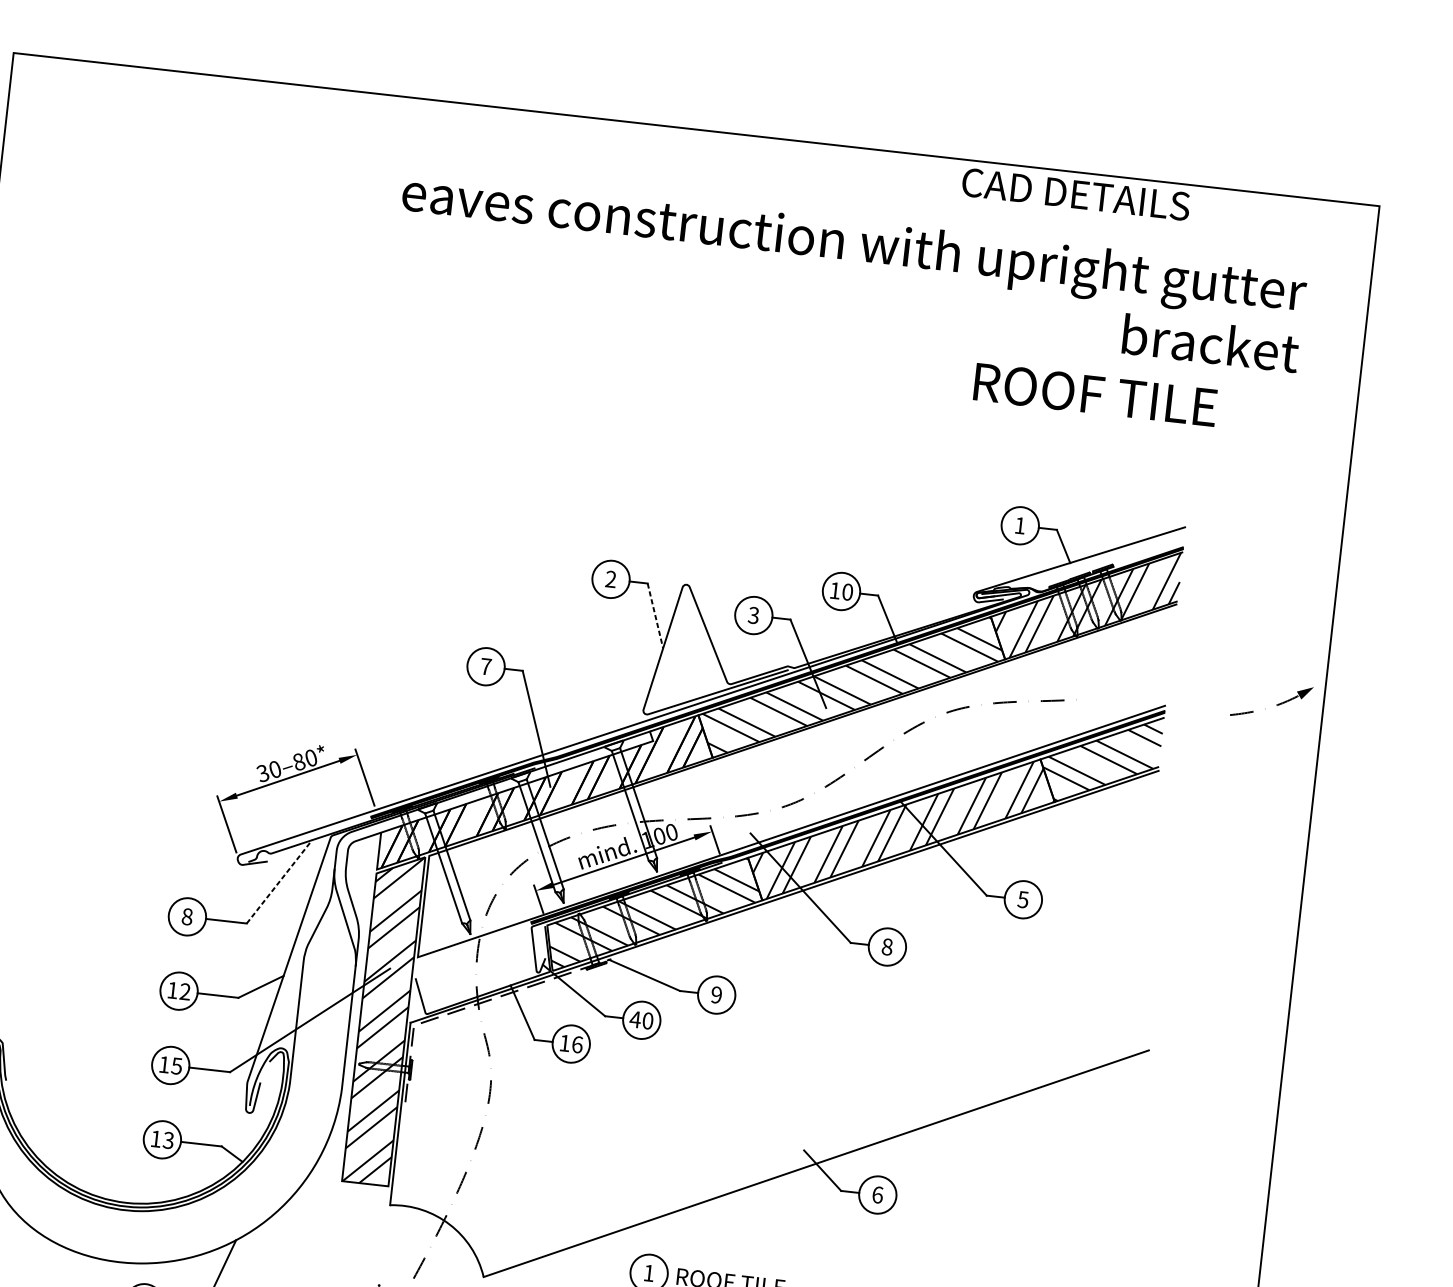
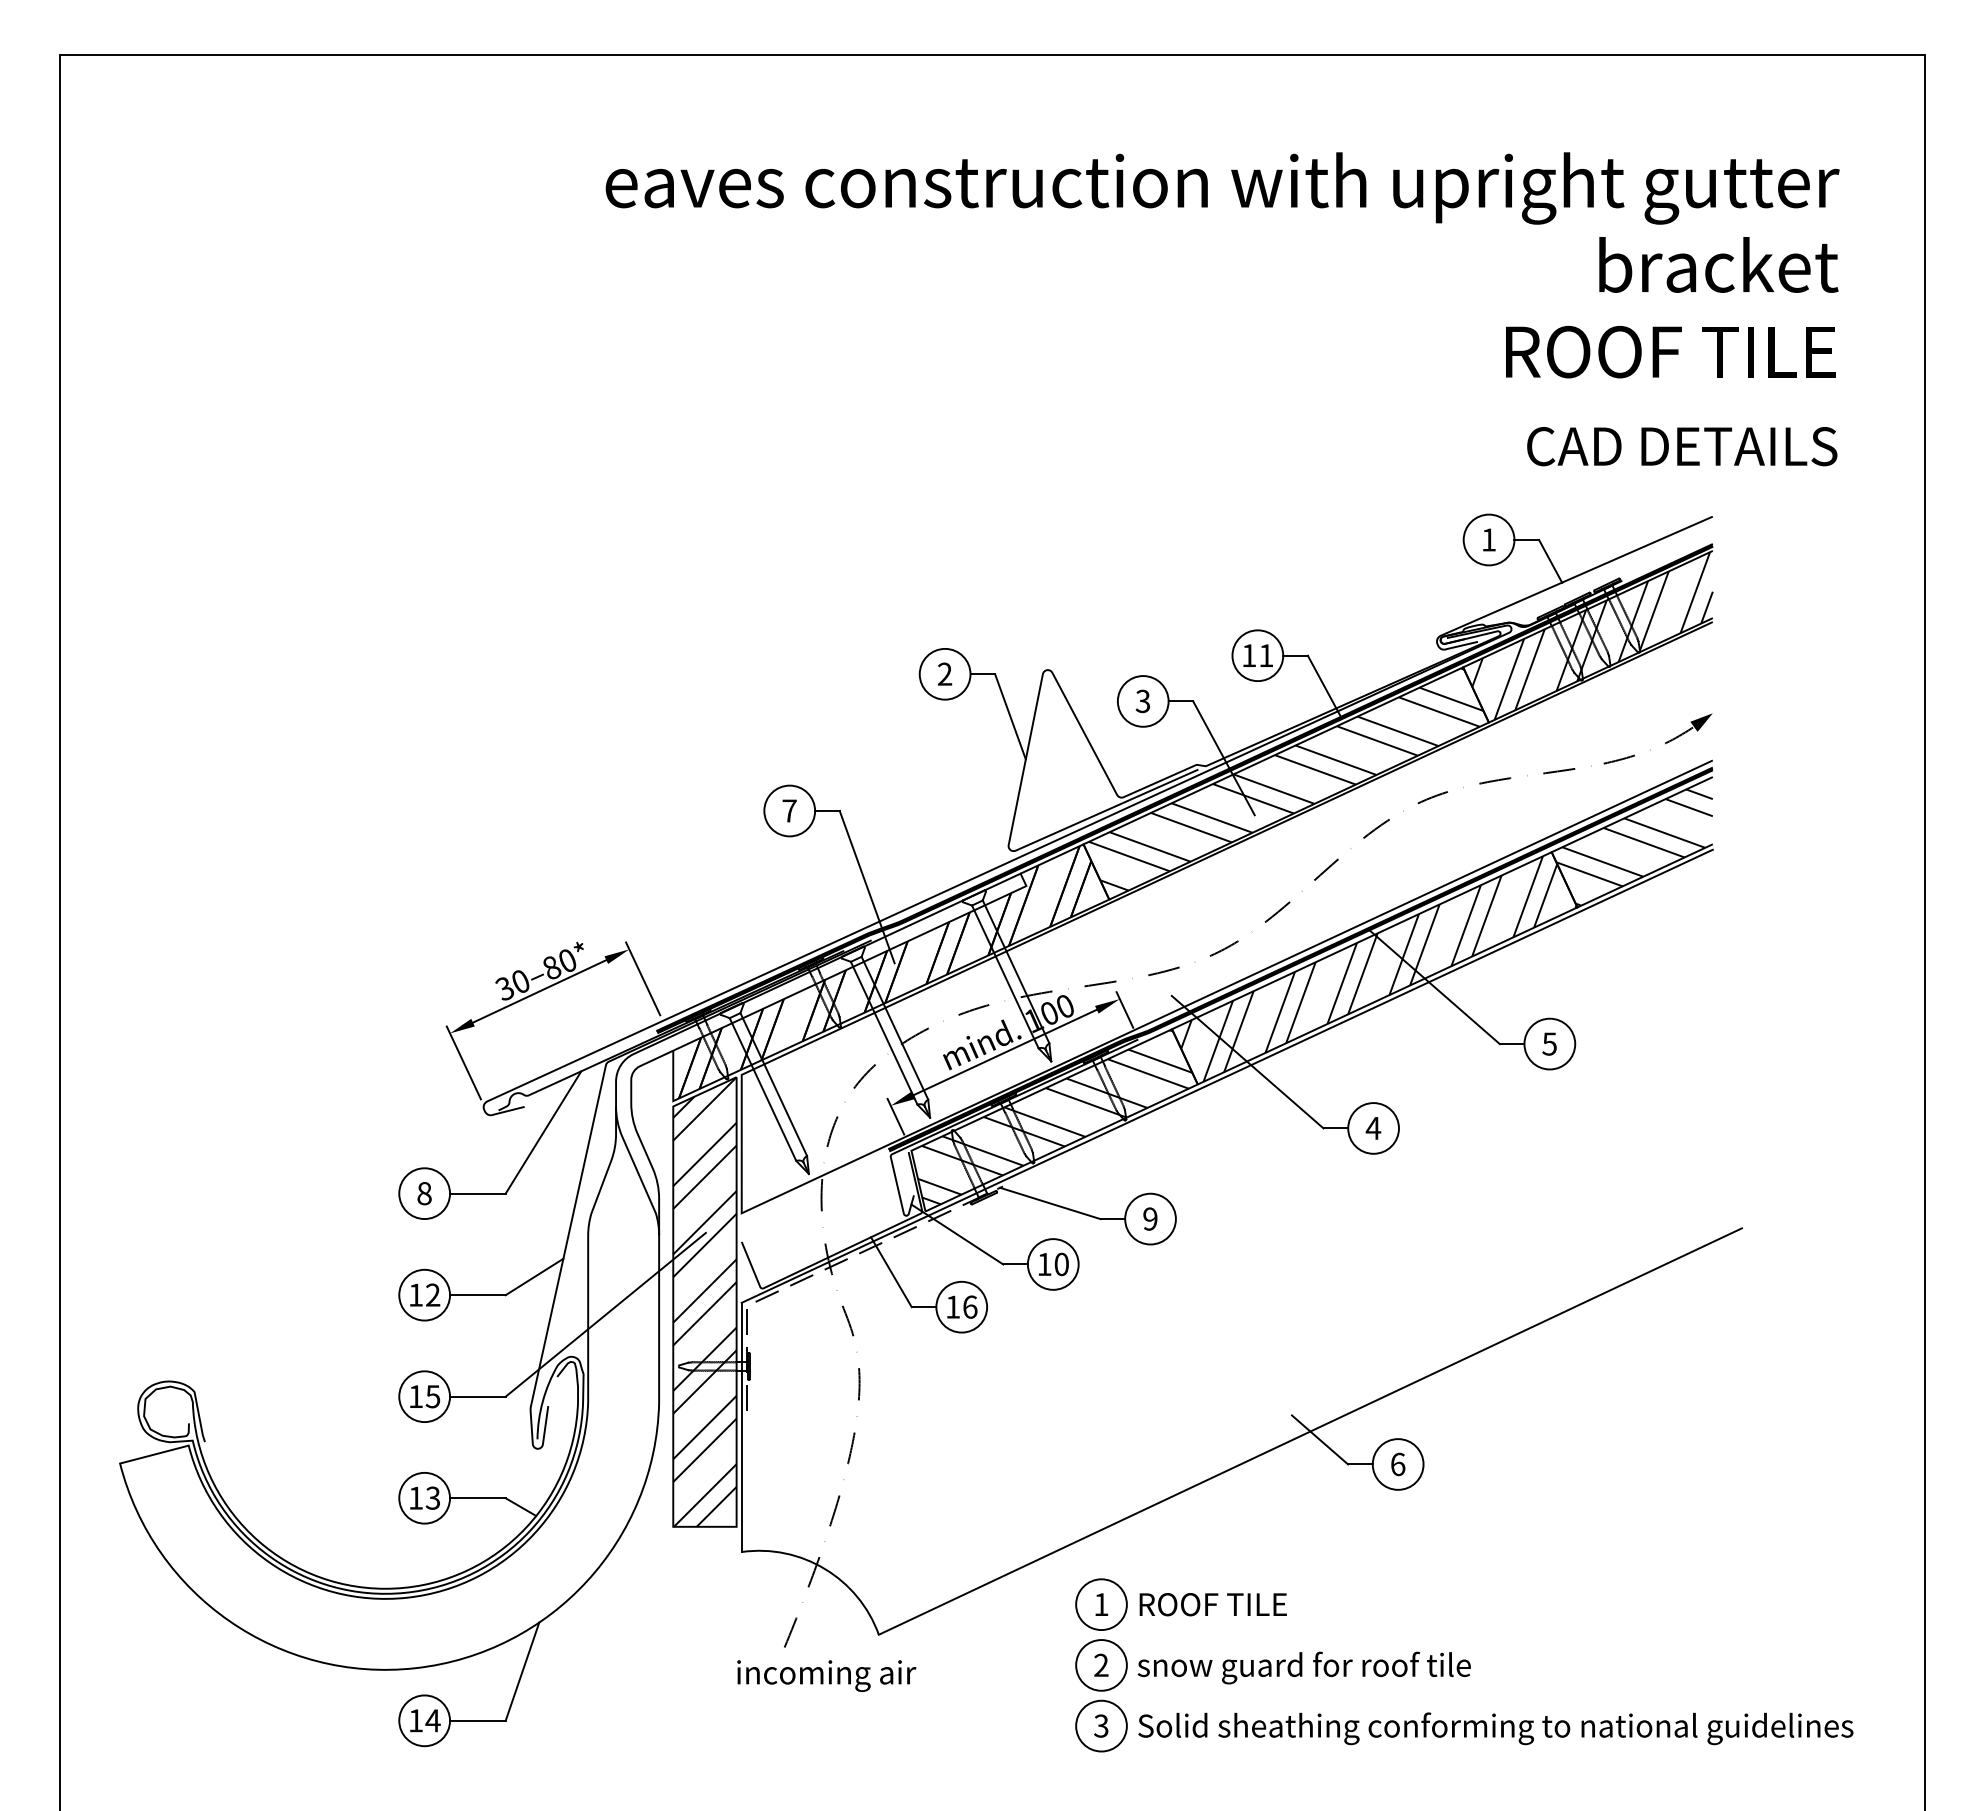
text: (1076, 194) -> (1682, 446), moved
text: (1095, 395) -> (1670, 352), moved
text: (847, 592) -> (1266, 655), 10 -> 11
line: (655, 616) -> (1010, 717), dashed -> solid
part: (1276, 704) -> (1665, 742), moved
line: (279, 881) -> (543, 1132), dashed -> solid
text: (887, 947) -> (1373, 1128), 8 -> 4
text: (635, 1019) -> (1044, 1264), 40 -> 10

